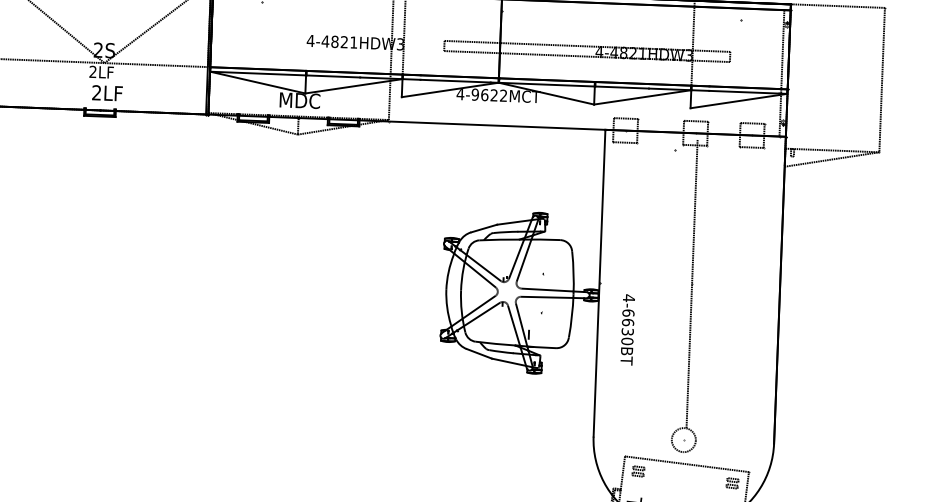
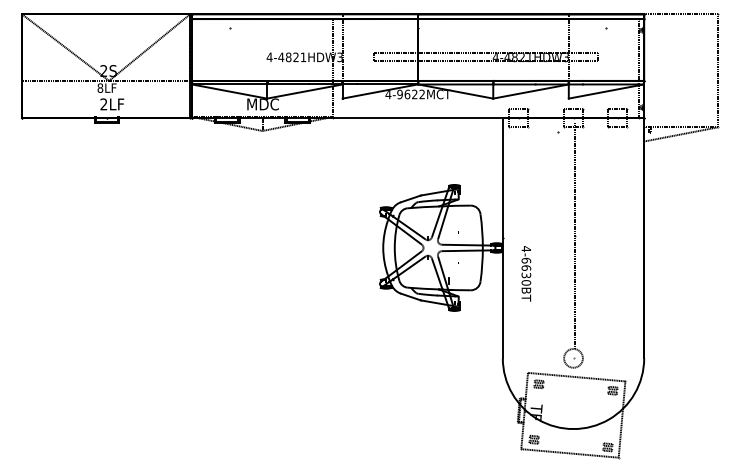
text: (93, 71) -> (100, 87), 2LF -> 8LF

